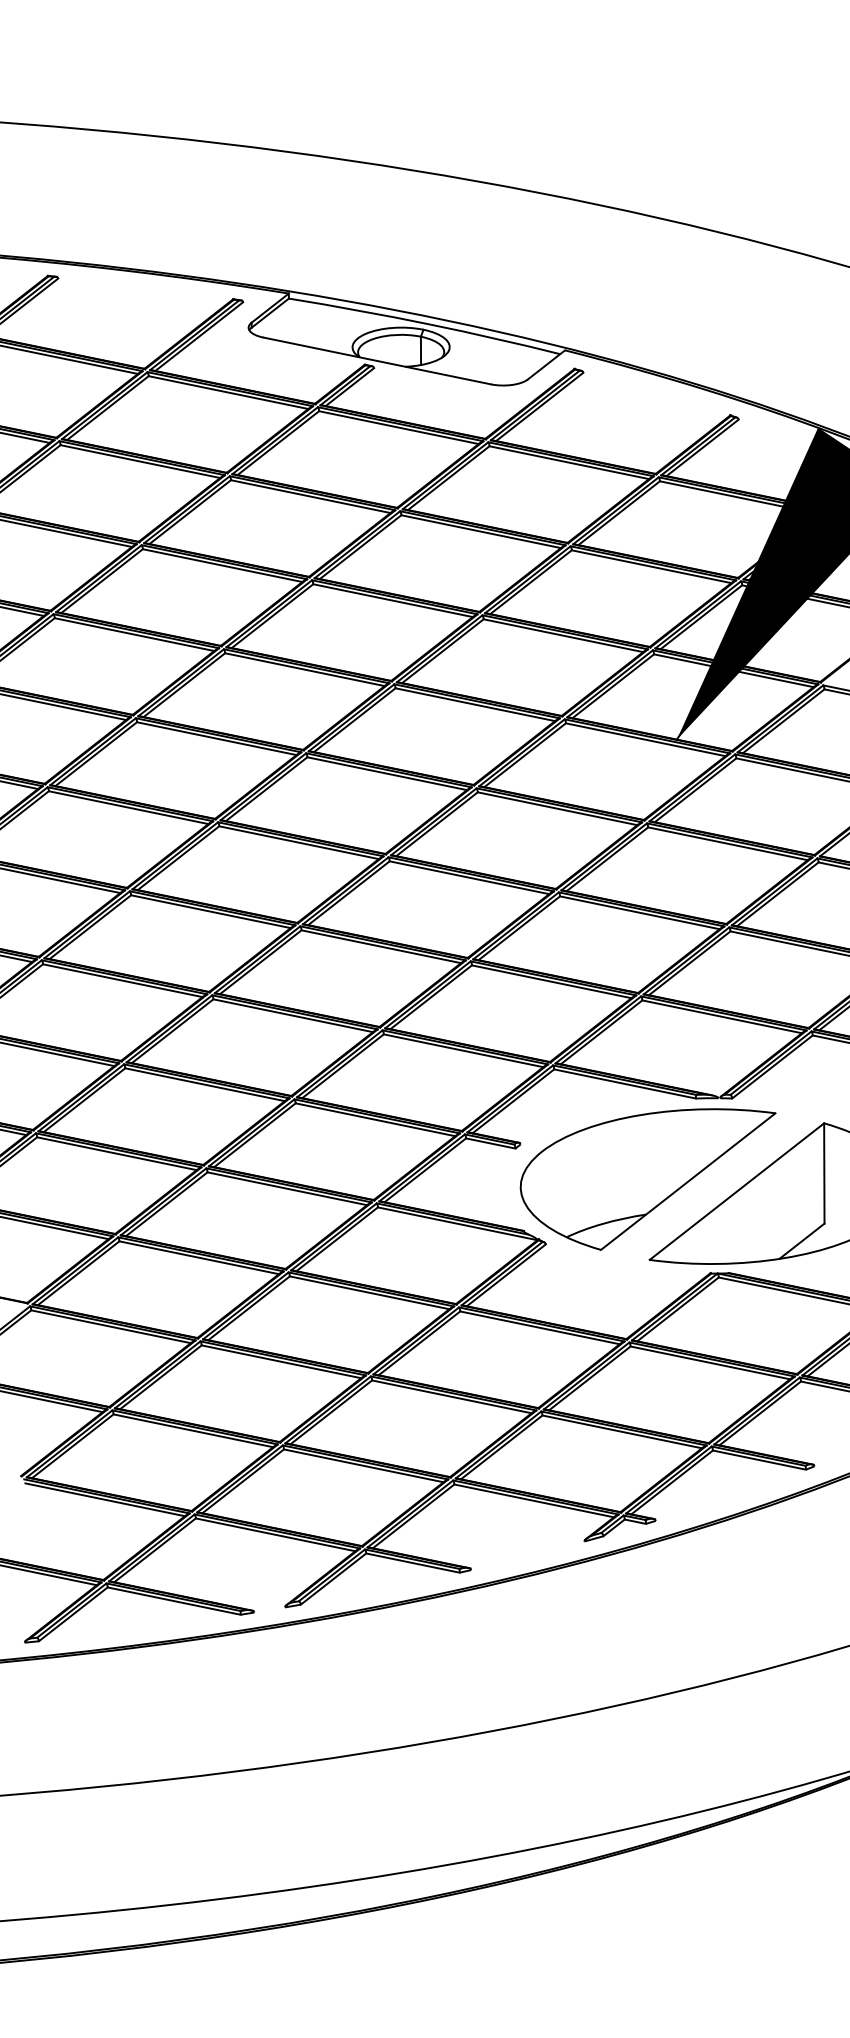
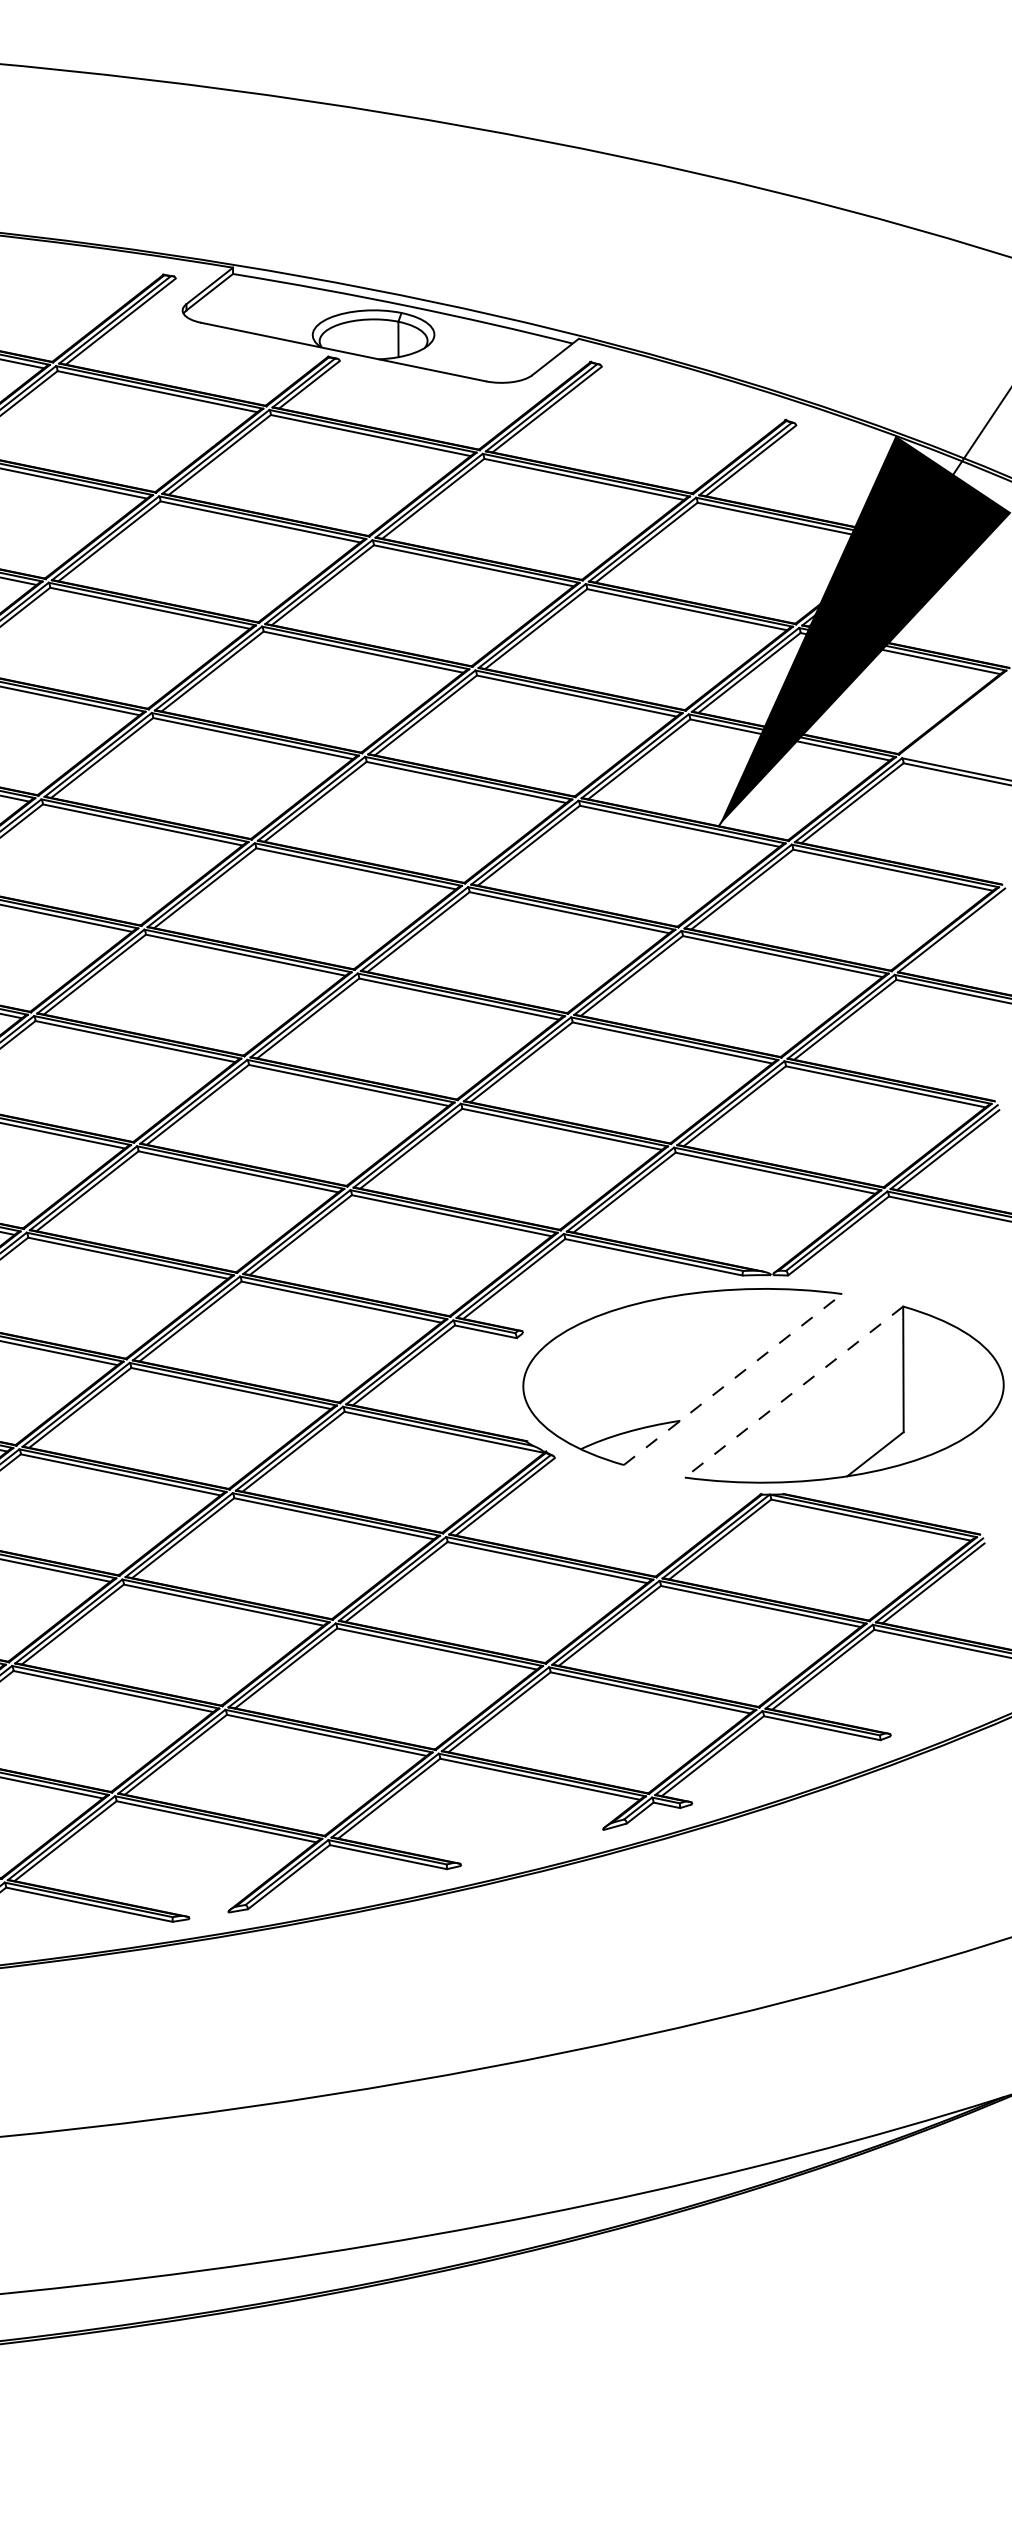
line: (688, 1181) -> (733, 1379), solid -> dashed
line: (736, 1191) -> (793, 1391), solid -> dashed

